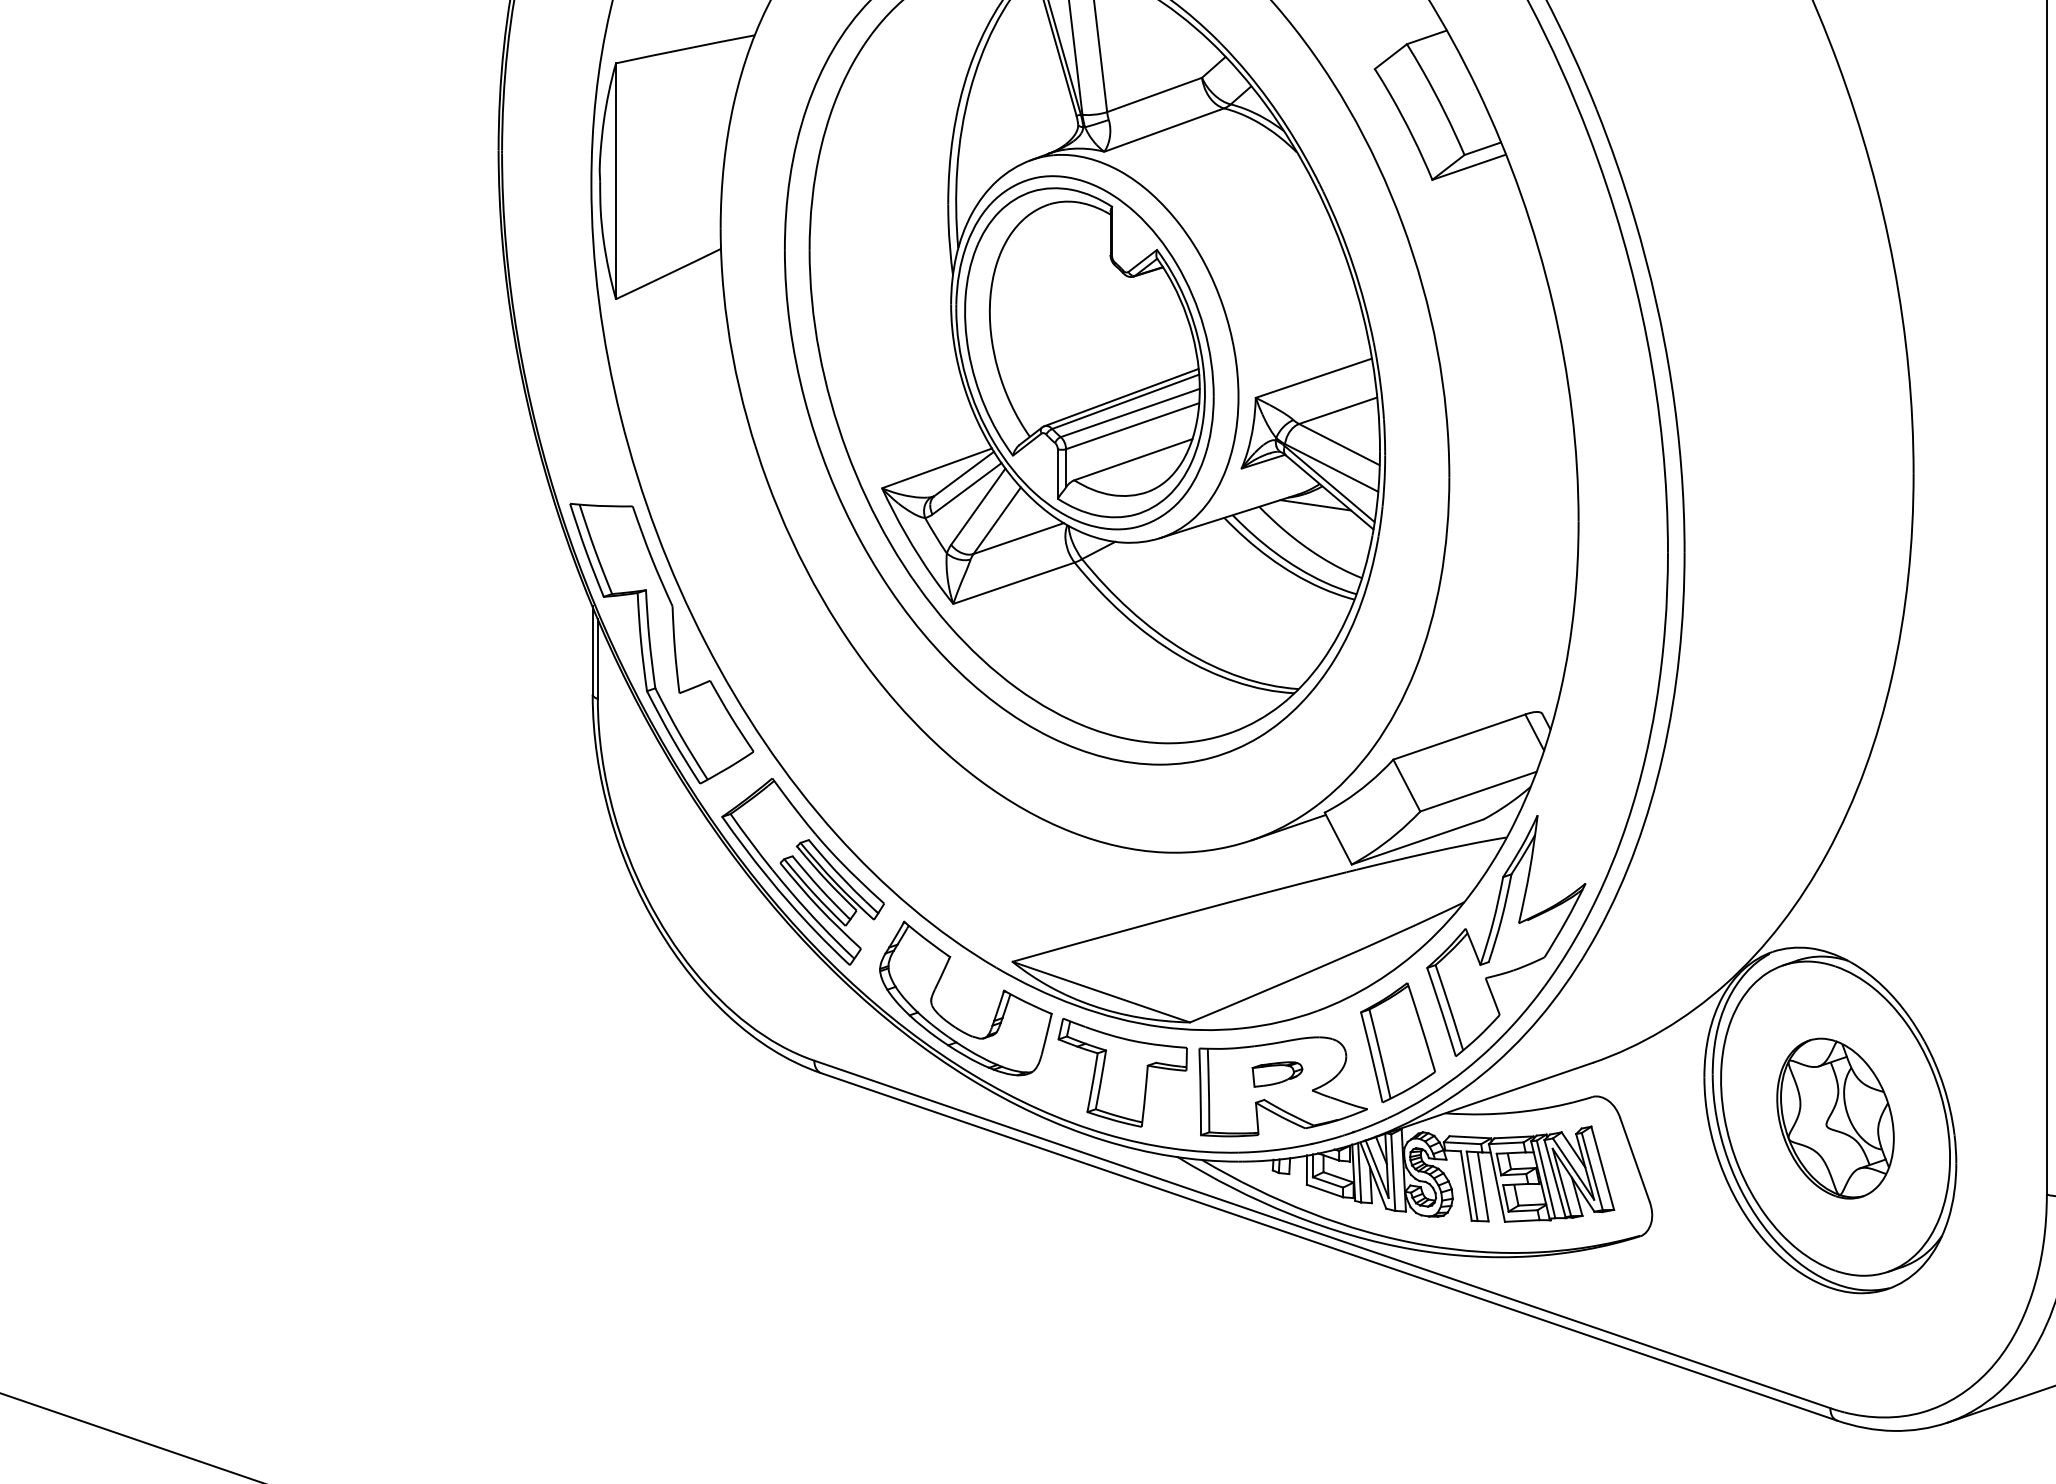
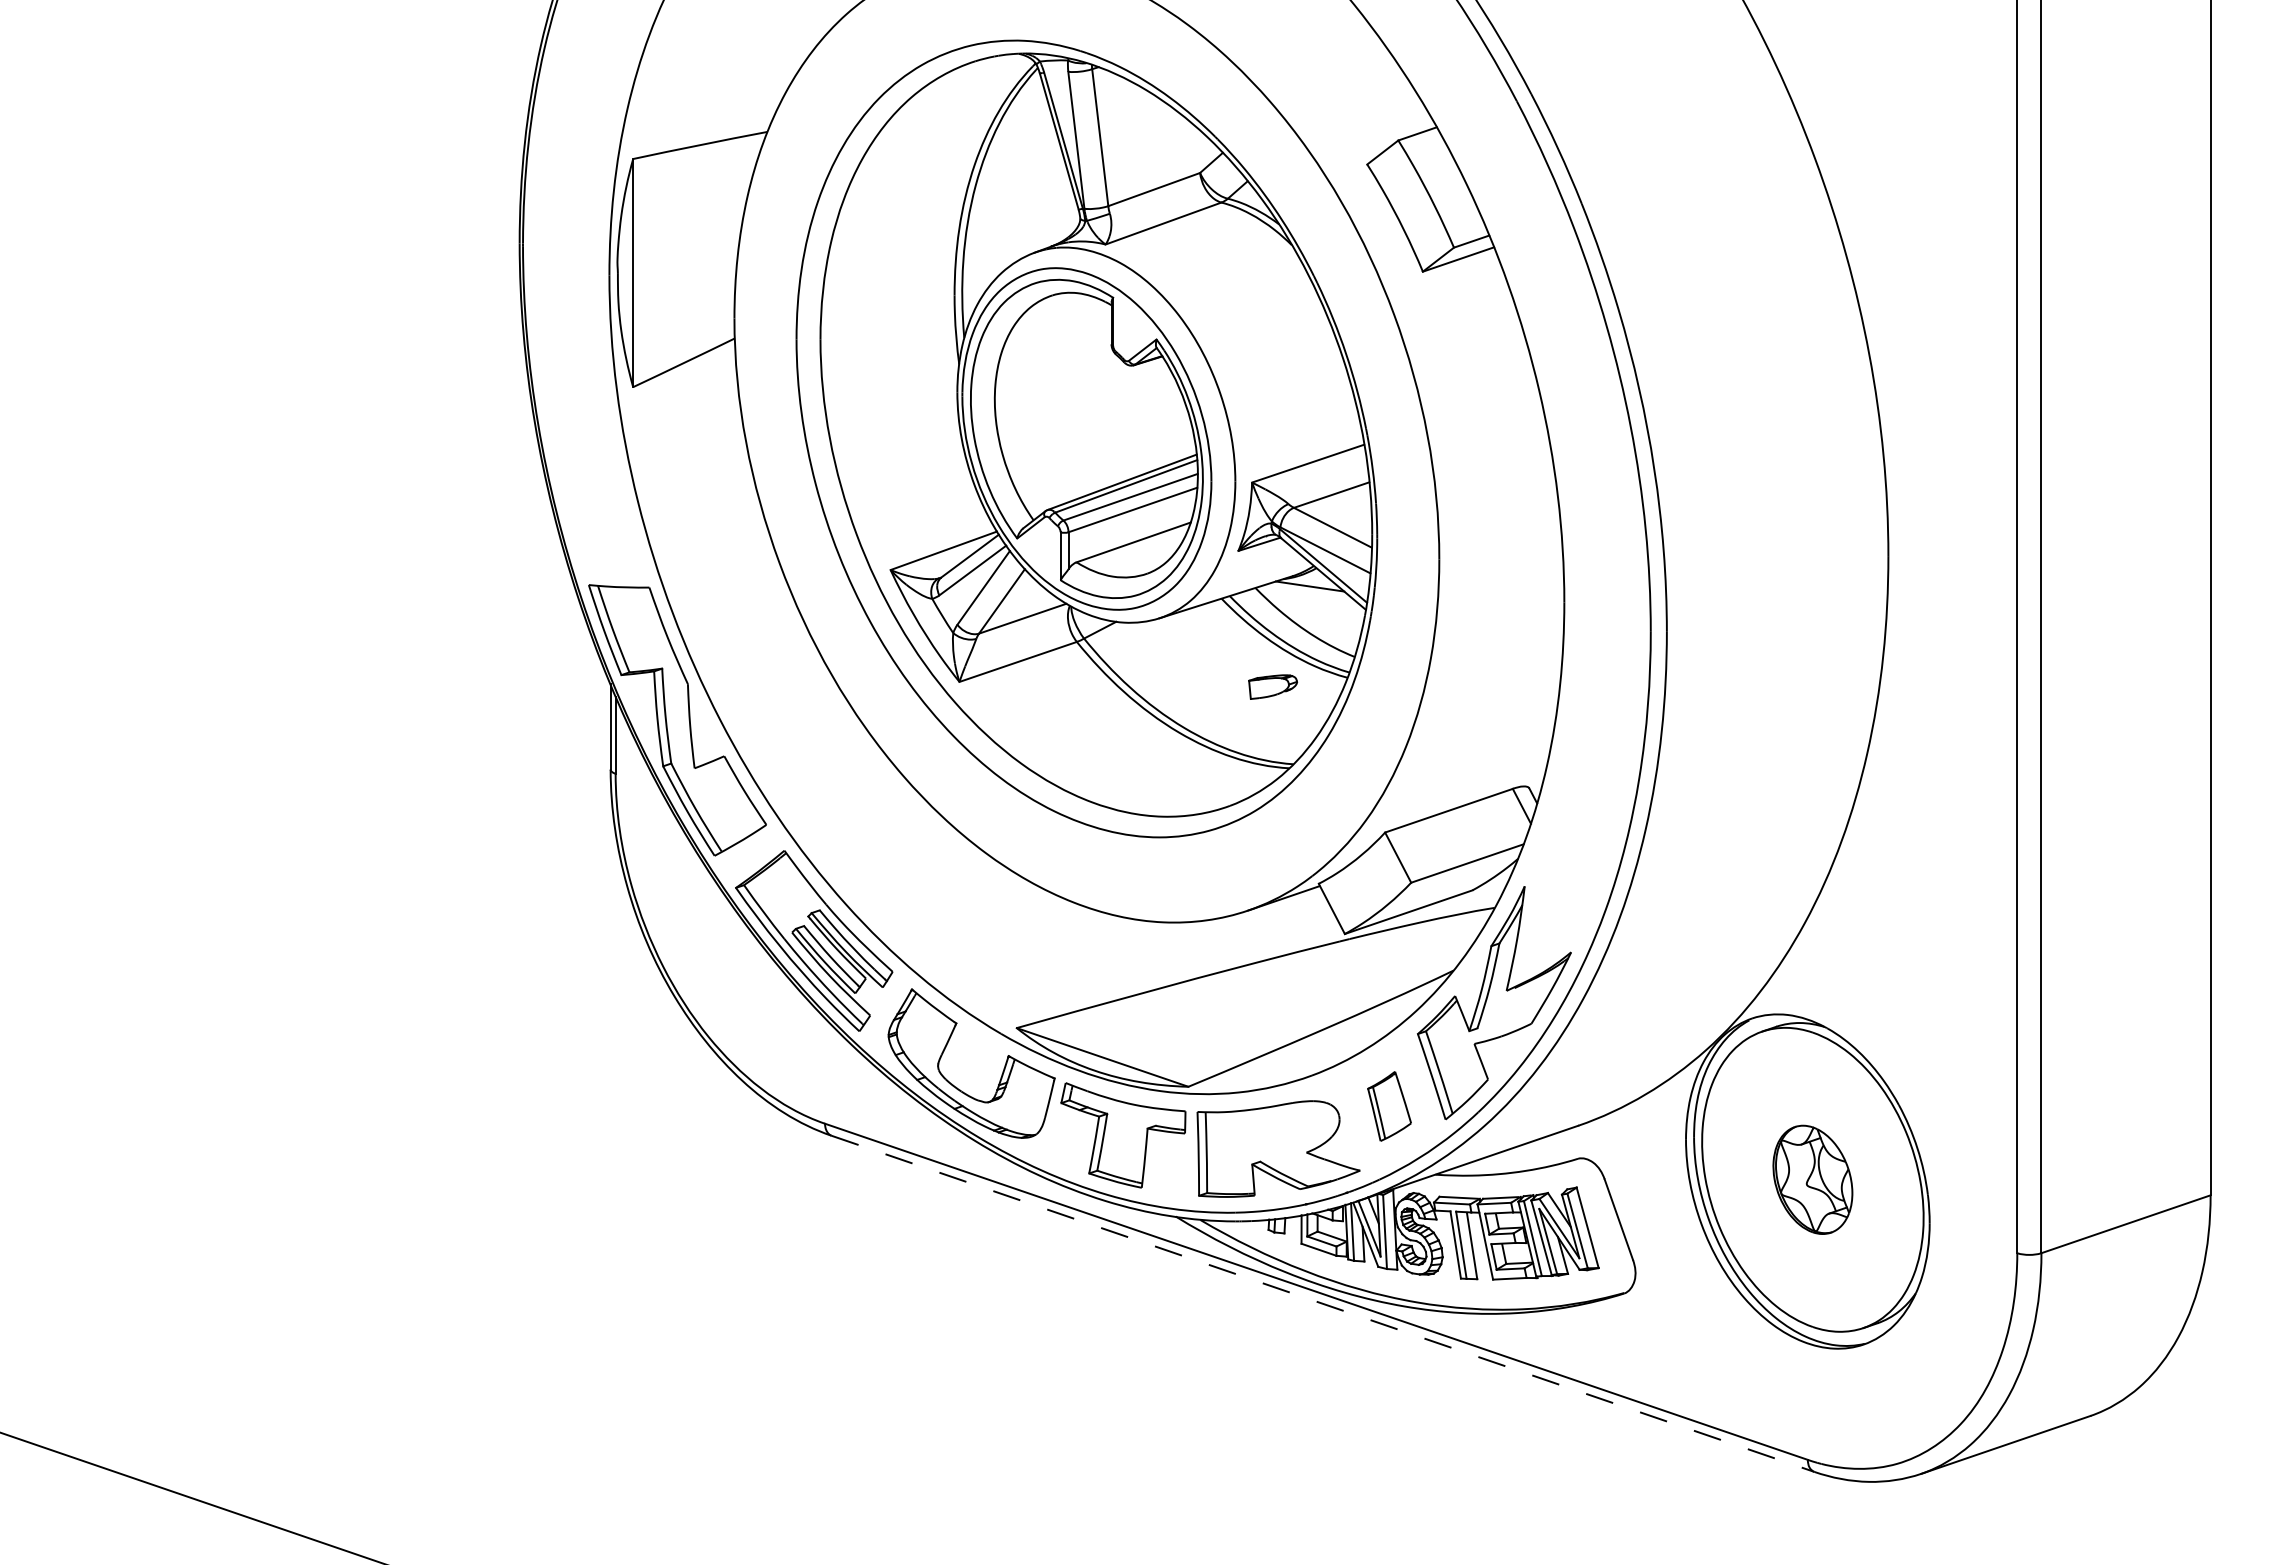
part: (1397, 1042) -> (1389, 1106), size x0.6
part: (1277, 1073) -> (1273, 686), moved
part: (1835, 1118) -> (1812, 1179), size x0.7
line: (1329, 1247) -> (1323, 1304), solid -> dashed

